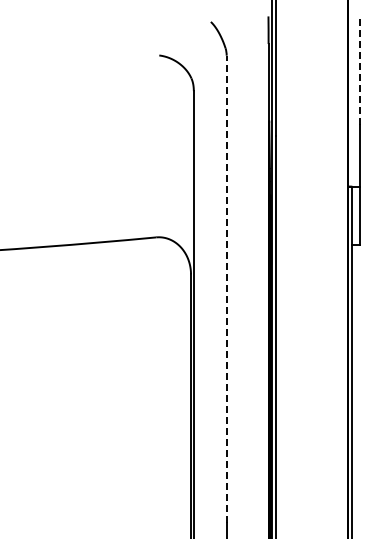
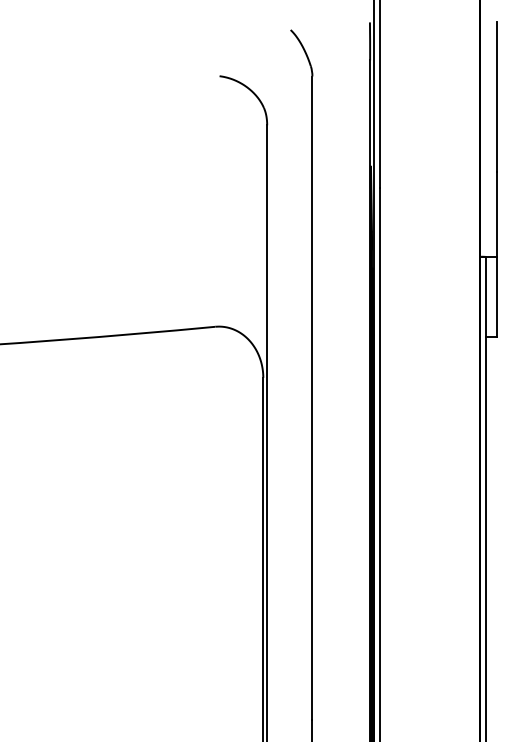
line: (360, 69) -> (496, 95), dashed -> solid
line: (226, 289) -> (312, 398), dashed -> solid

